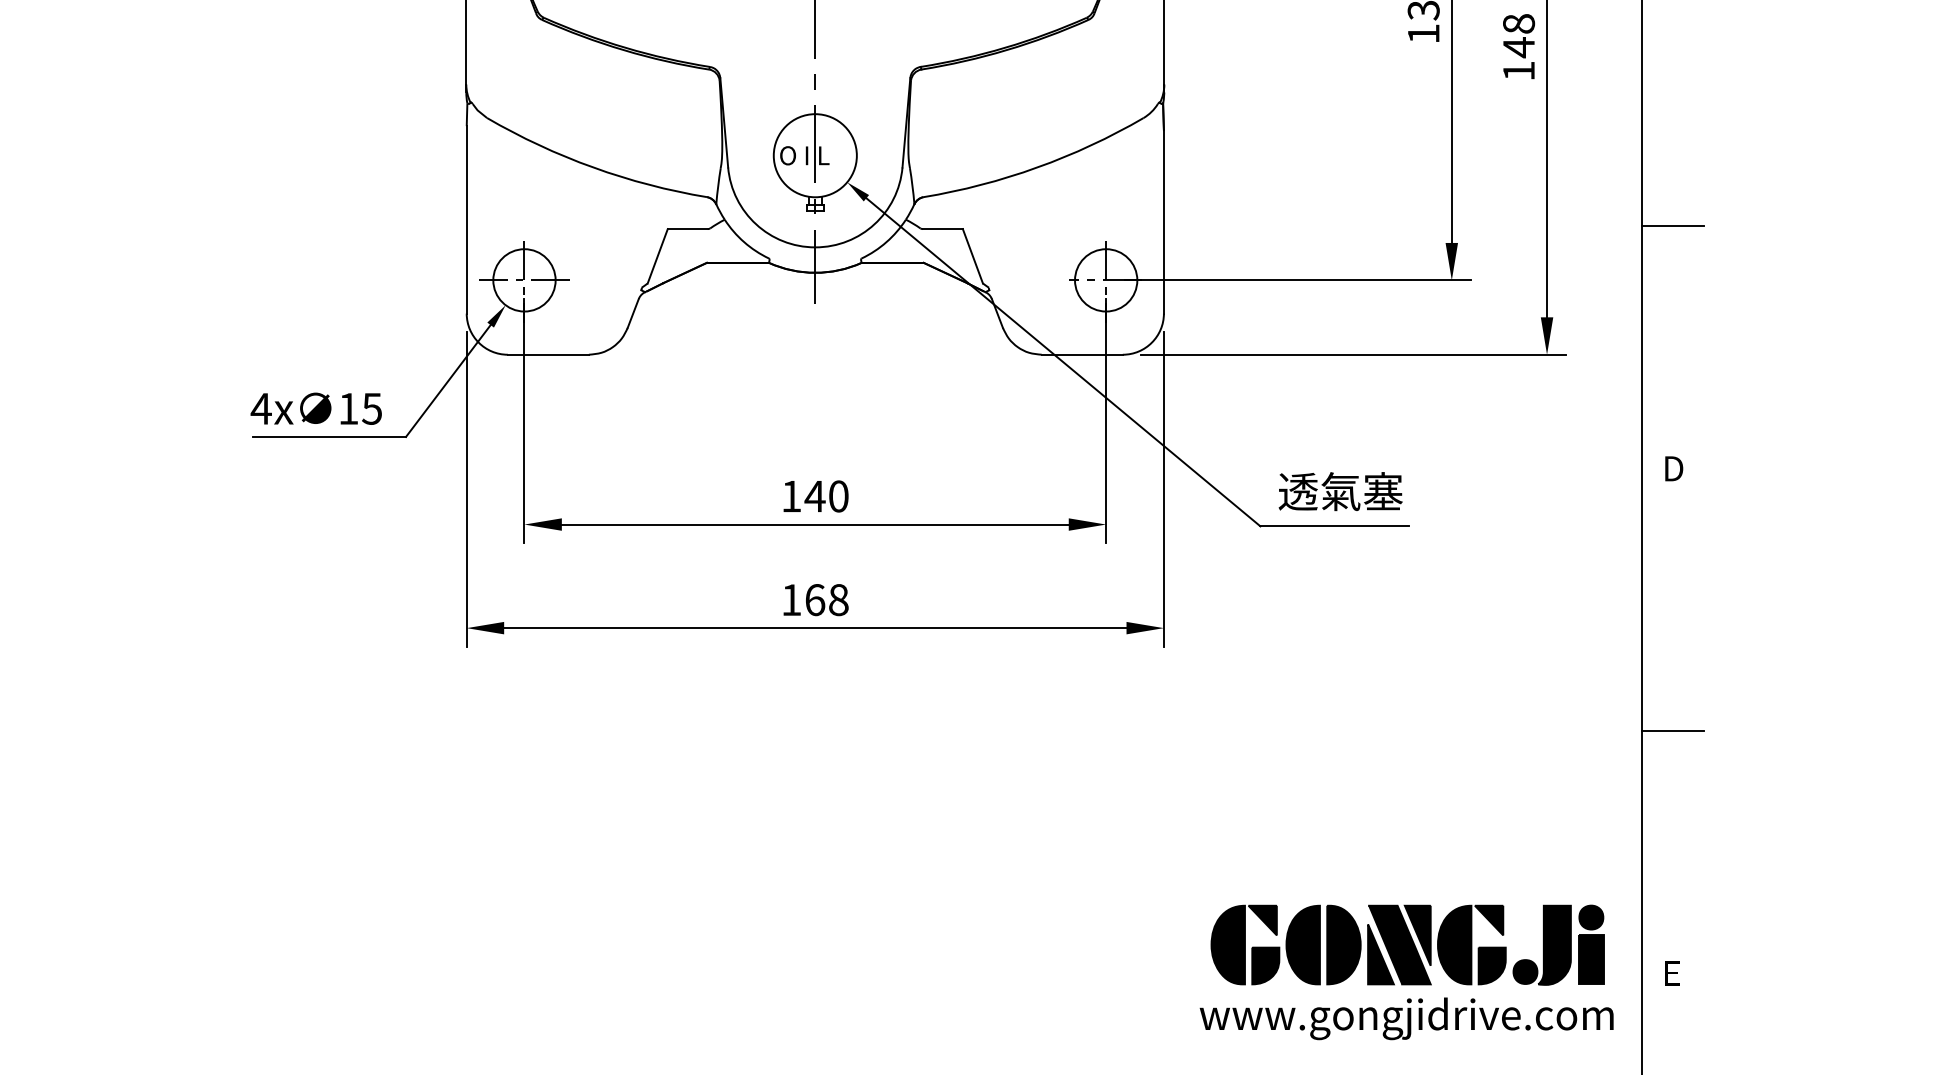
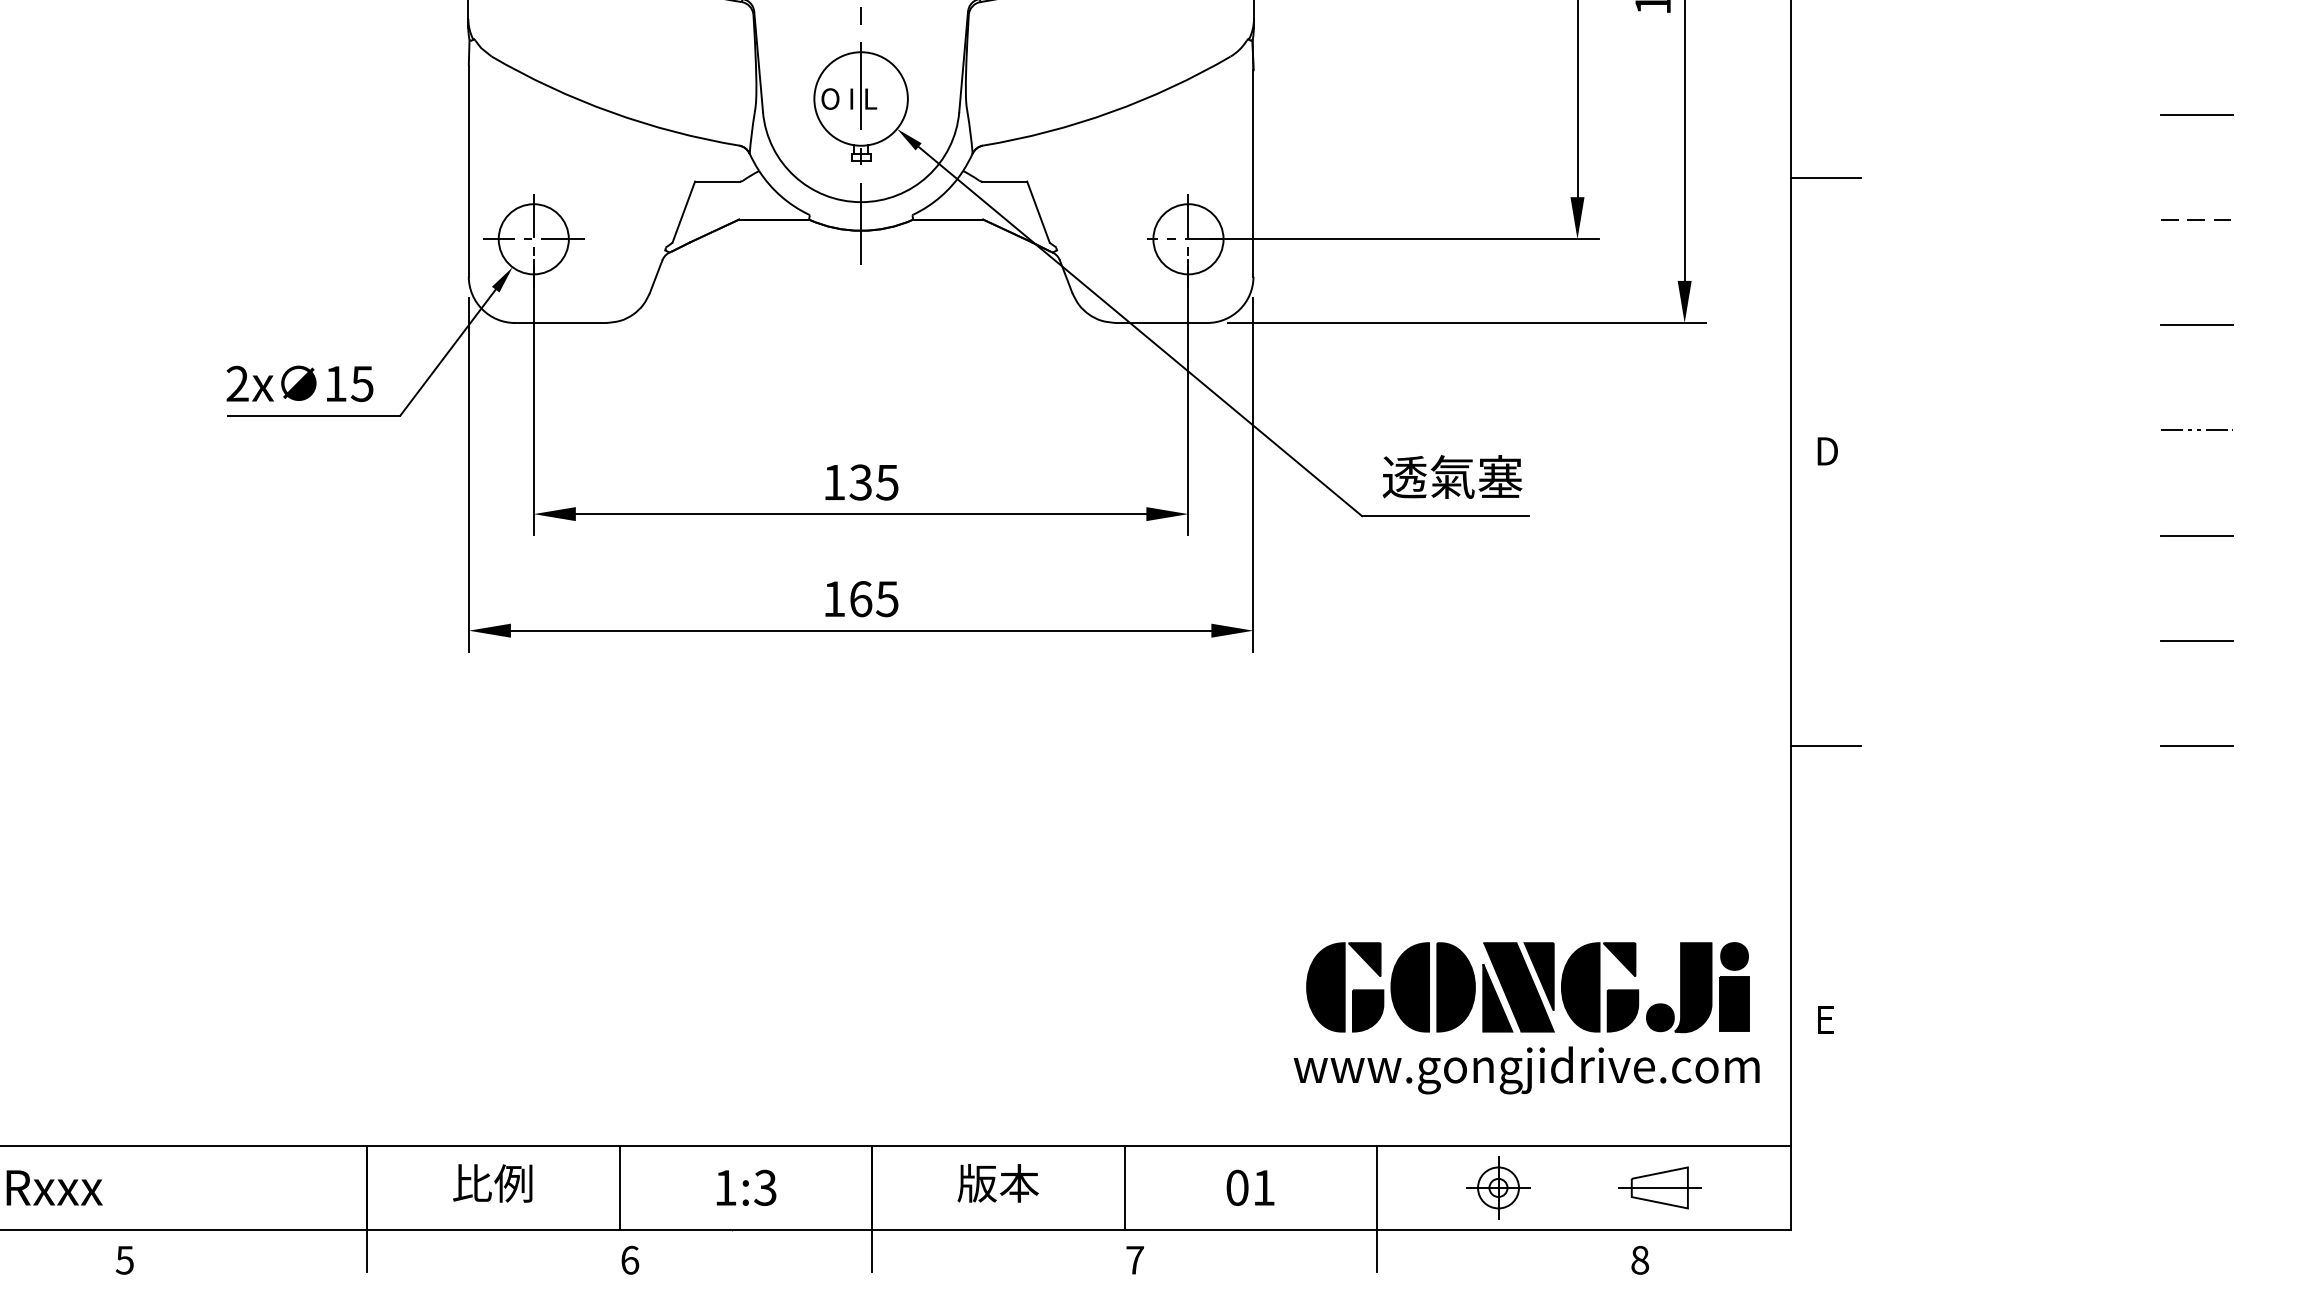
text: (261, 408) -> (237, 383), 4x -> 2x
text: (826, 496) -> (873, 482), 140 -> 135
text: (837, 600) -> (886, 599), 168 -> 165

